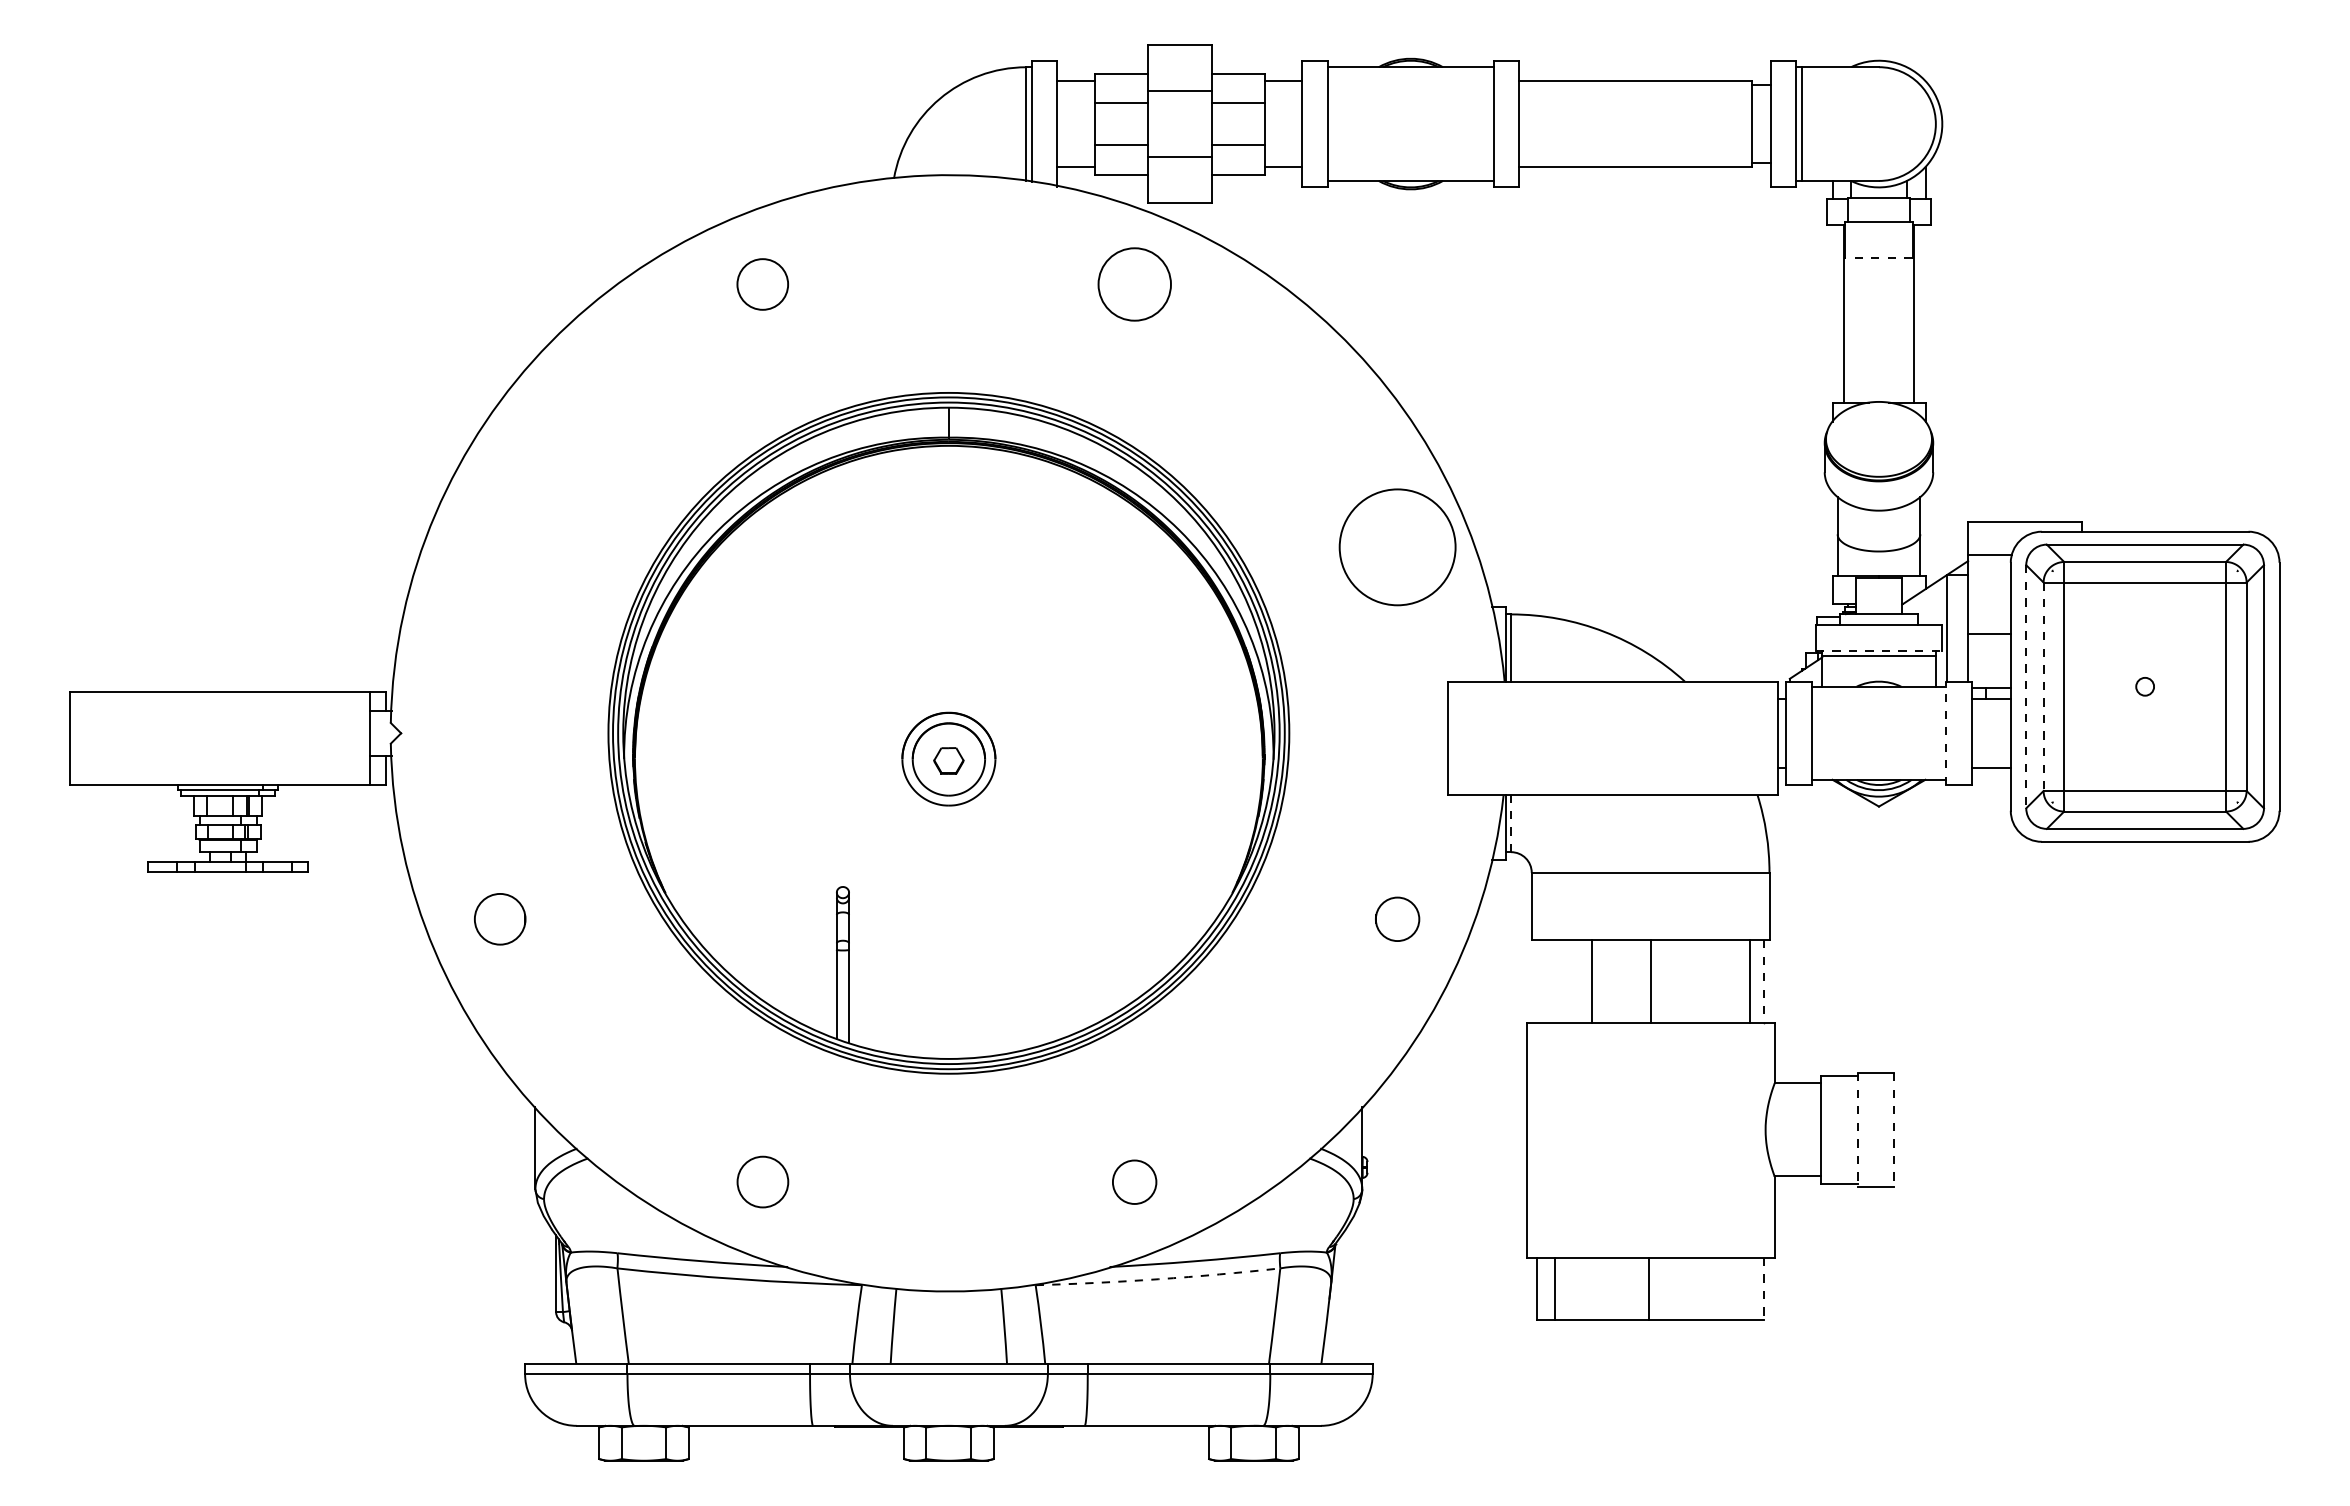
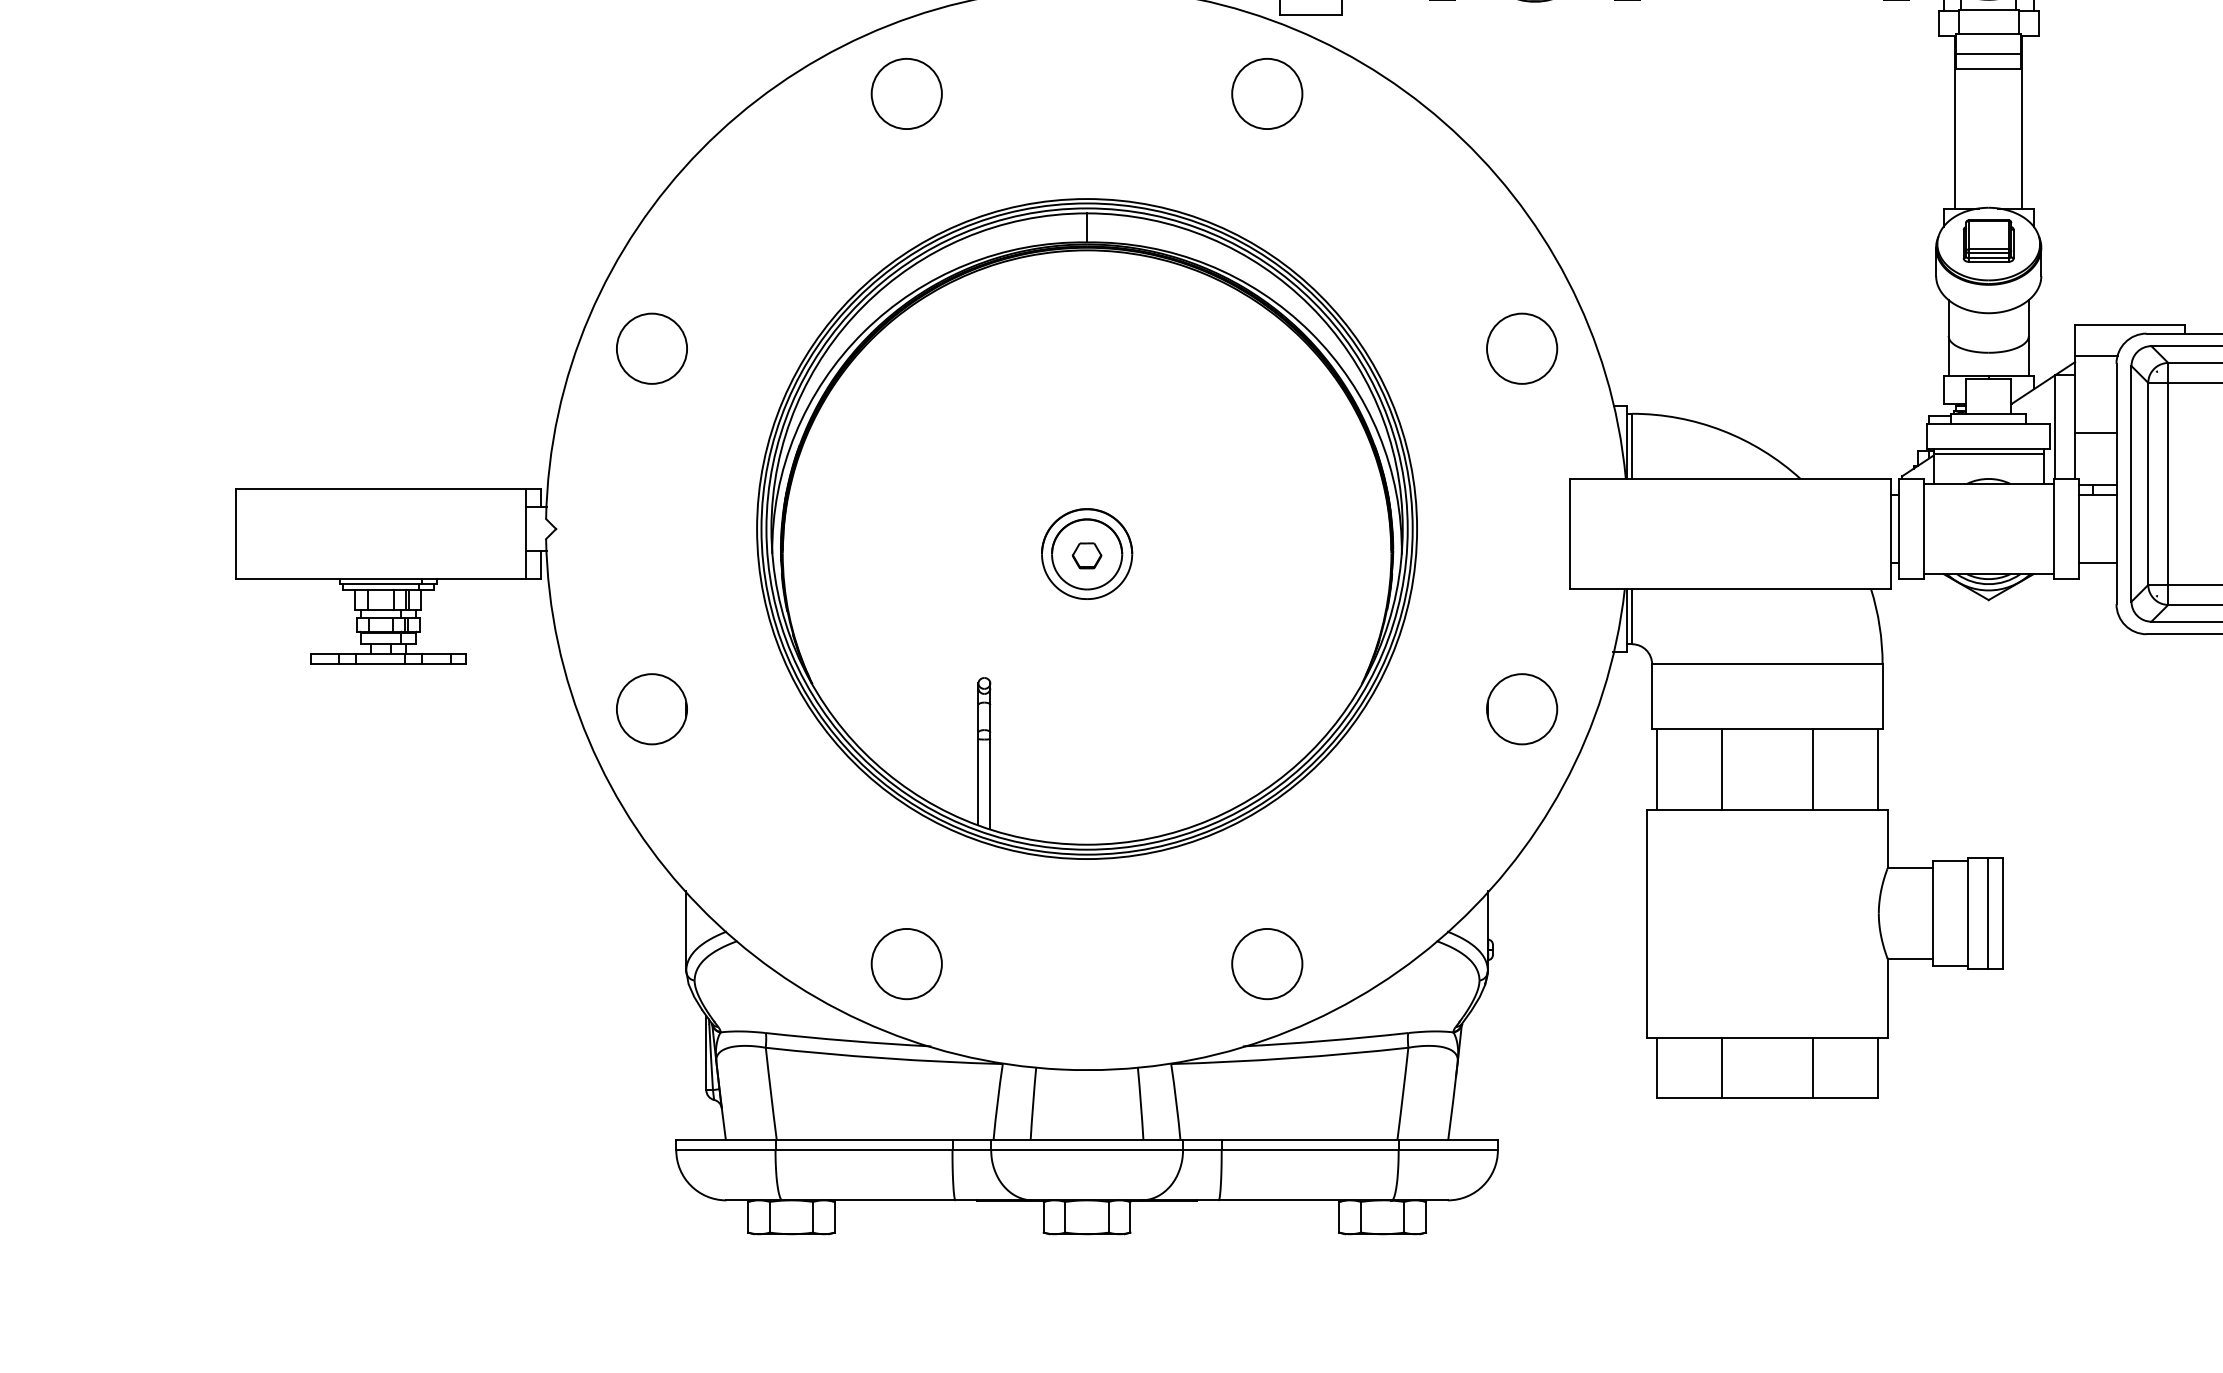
line: (1878, 242) -> (1988, 53), added
line: (1878, 258) -> (1988, 68), dashed -> solid
circle: (762, 284) -> (906, 93), size x1.43
part: (1878, 436) -> (1988, 241), added
circle: (500, 547) -> (652, 348), added
circle: (1397, 547) -> (1521, 348), size x0.62
line: (1879, 650) -> (1989, 448), dashed -> solid
line: (2026, 686) -> (2131, 483), dashed -> solid
line: (2043, 687) -> (2148, 484), dashed -> solid
line: (1946, 733) -> (2054, 529), dashed -> solid
line: (1511, 823) -> (1632, 616), dashed -> solid
circle: (500, 919) -> (652, 709), size x1.43
circle: (1397, 919) -> (1521, 709), size x1.67
line: (1591, 981) -> (1656, 769), moved
line: (1650, 981) -> (1721, 769), moved
line: (1749, 981) -> (1812, 769), moved
line: (1764, 981) -> (1877, 769), dashed -> solid
line: (1857, 1129) -> (1967, 913), dashed -> solid
line: (1878, 1129) -> (1988, 913), added
line: (1893, 1129) -> (2002, 913), dashed -> solid
circle: (762, 1181) -> (906, 963), size x1.43
circle: (1134, 1182) -> (1267, 964), size x1.67
arc: (1158, 1279) -> (1290, 1058), dashed -> solid
line: (1554, 1288) -> (1721, 1067), moved
line: (1648, 1288) -> (1812, 1067), moved
line: (1764, 1289) -> (1877, 1068), dashed -> solid

